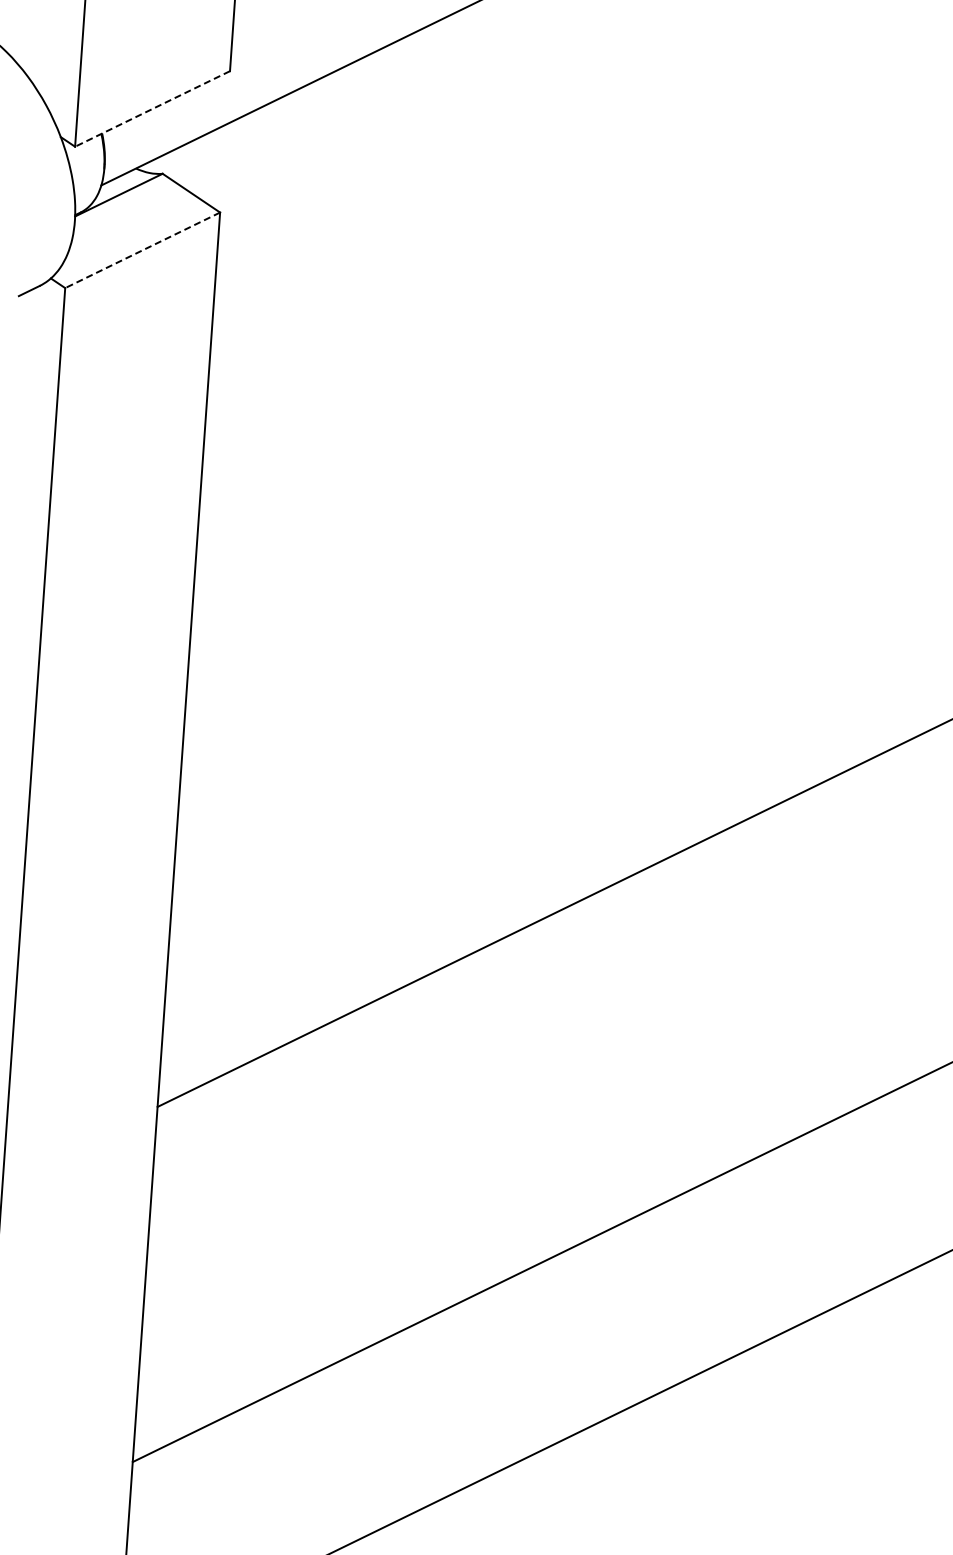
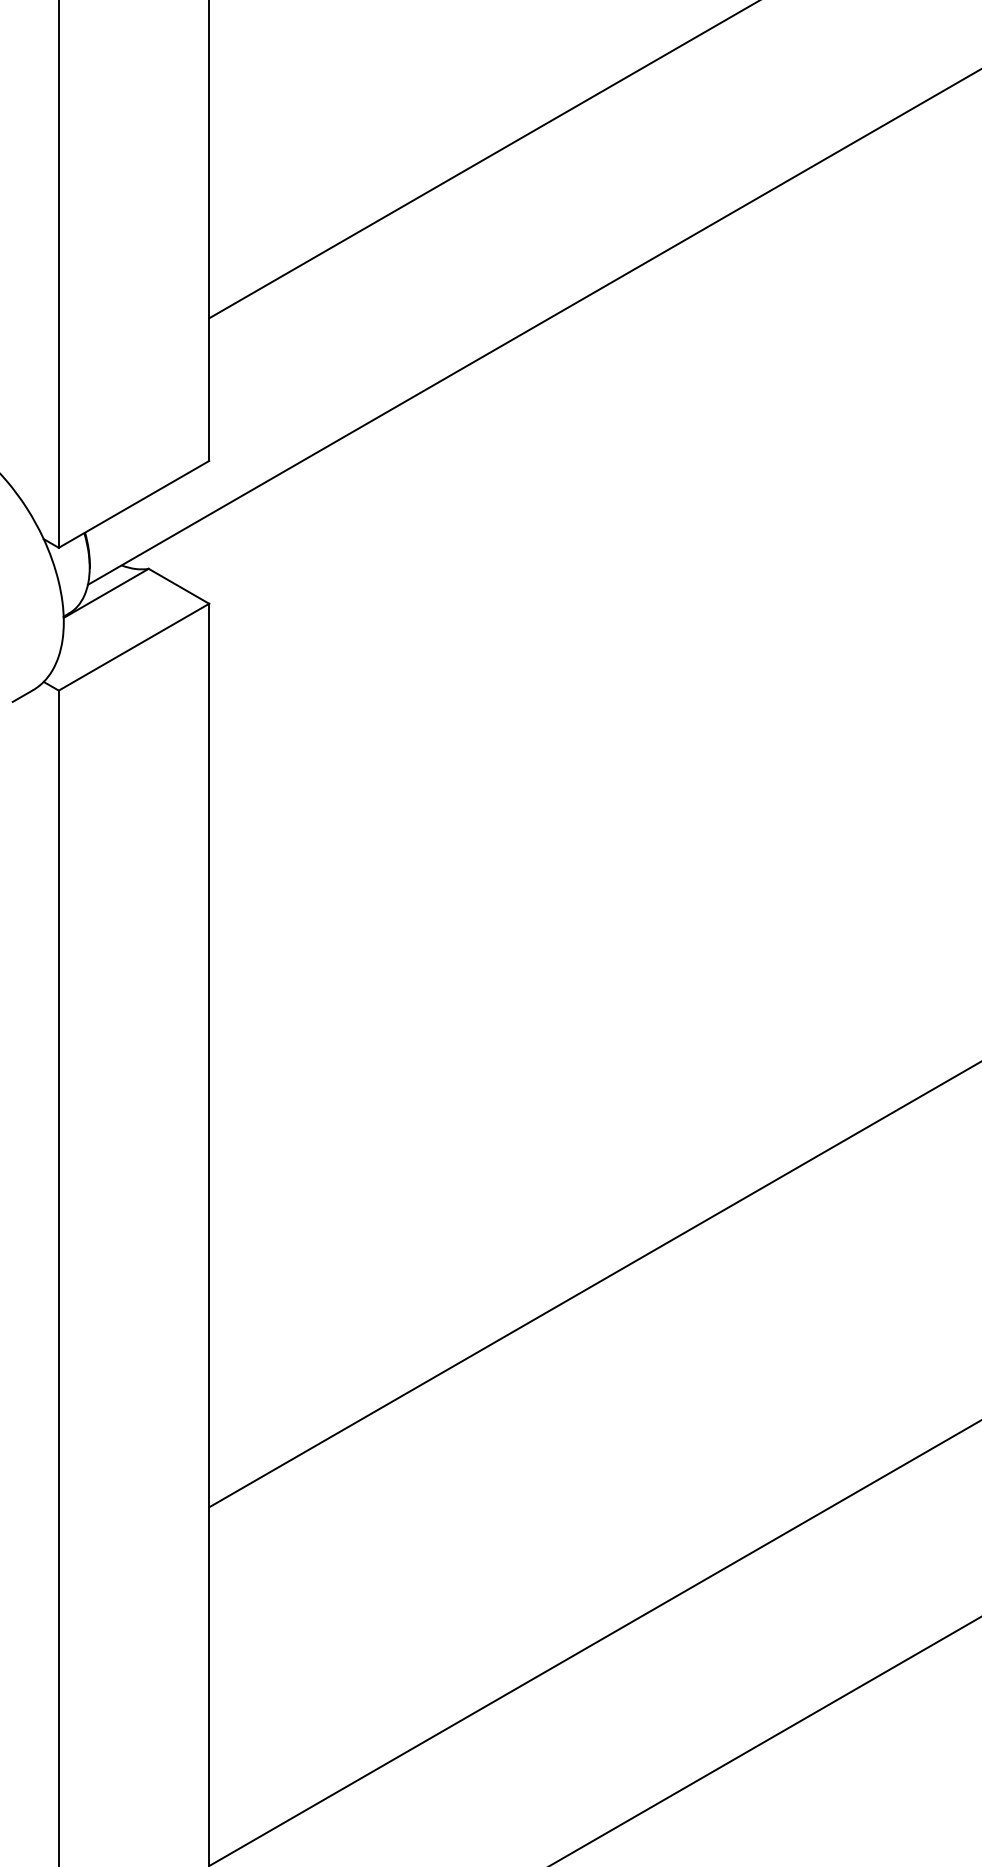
line: (153, 109) -> (134, 504), dashed -> solid
line: (143, 250) -> (134, 647), dashed -> solid

